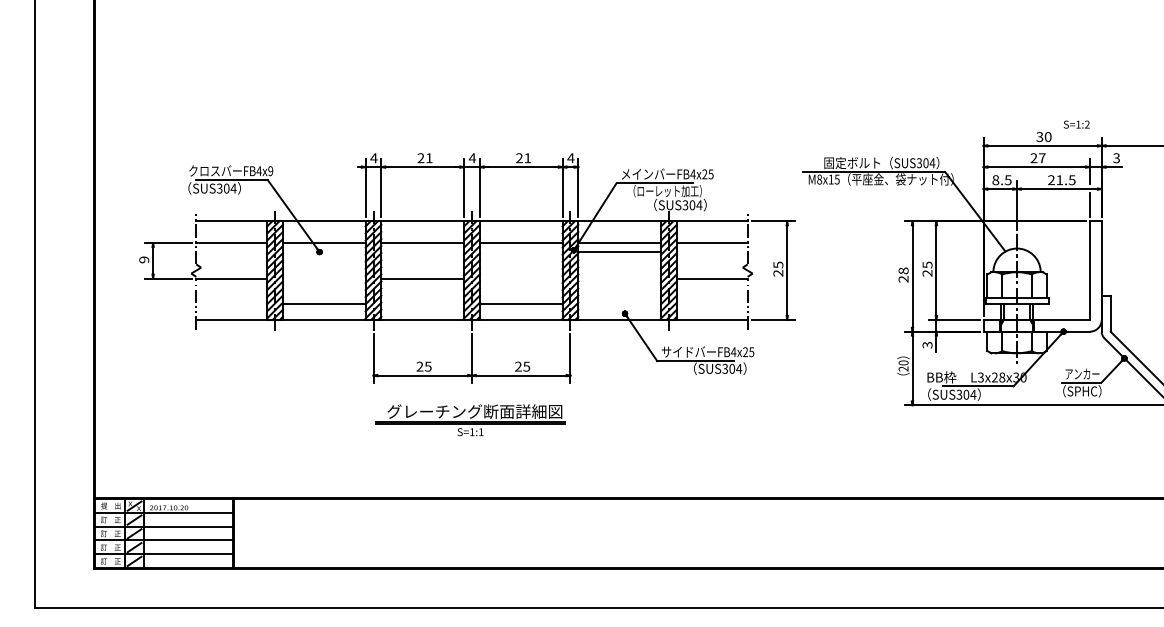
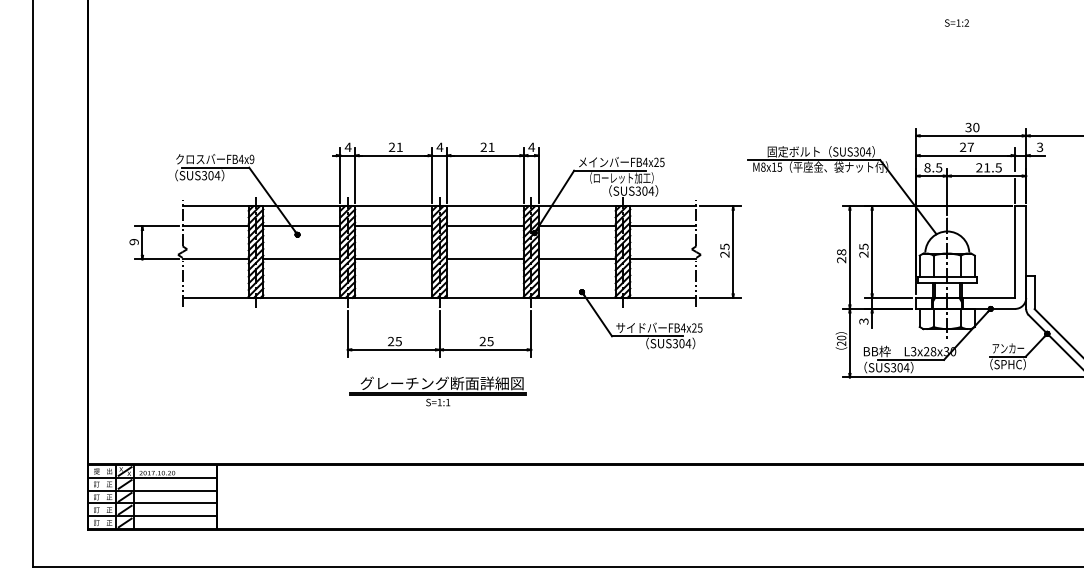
text: (1076, 124) -> (956, 22), moved
line: (619, 251) -> (576, 259), moved
line: (323, 304) -> (301, 259), moved
line: (520, 304) -> (484, 259), moved

